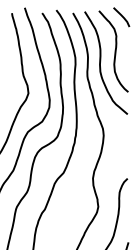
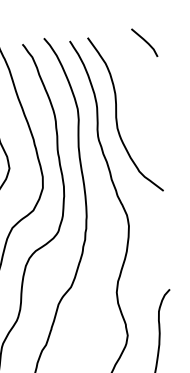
curve: (114, 51) -> (137, 95), removed

